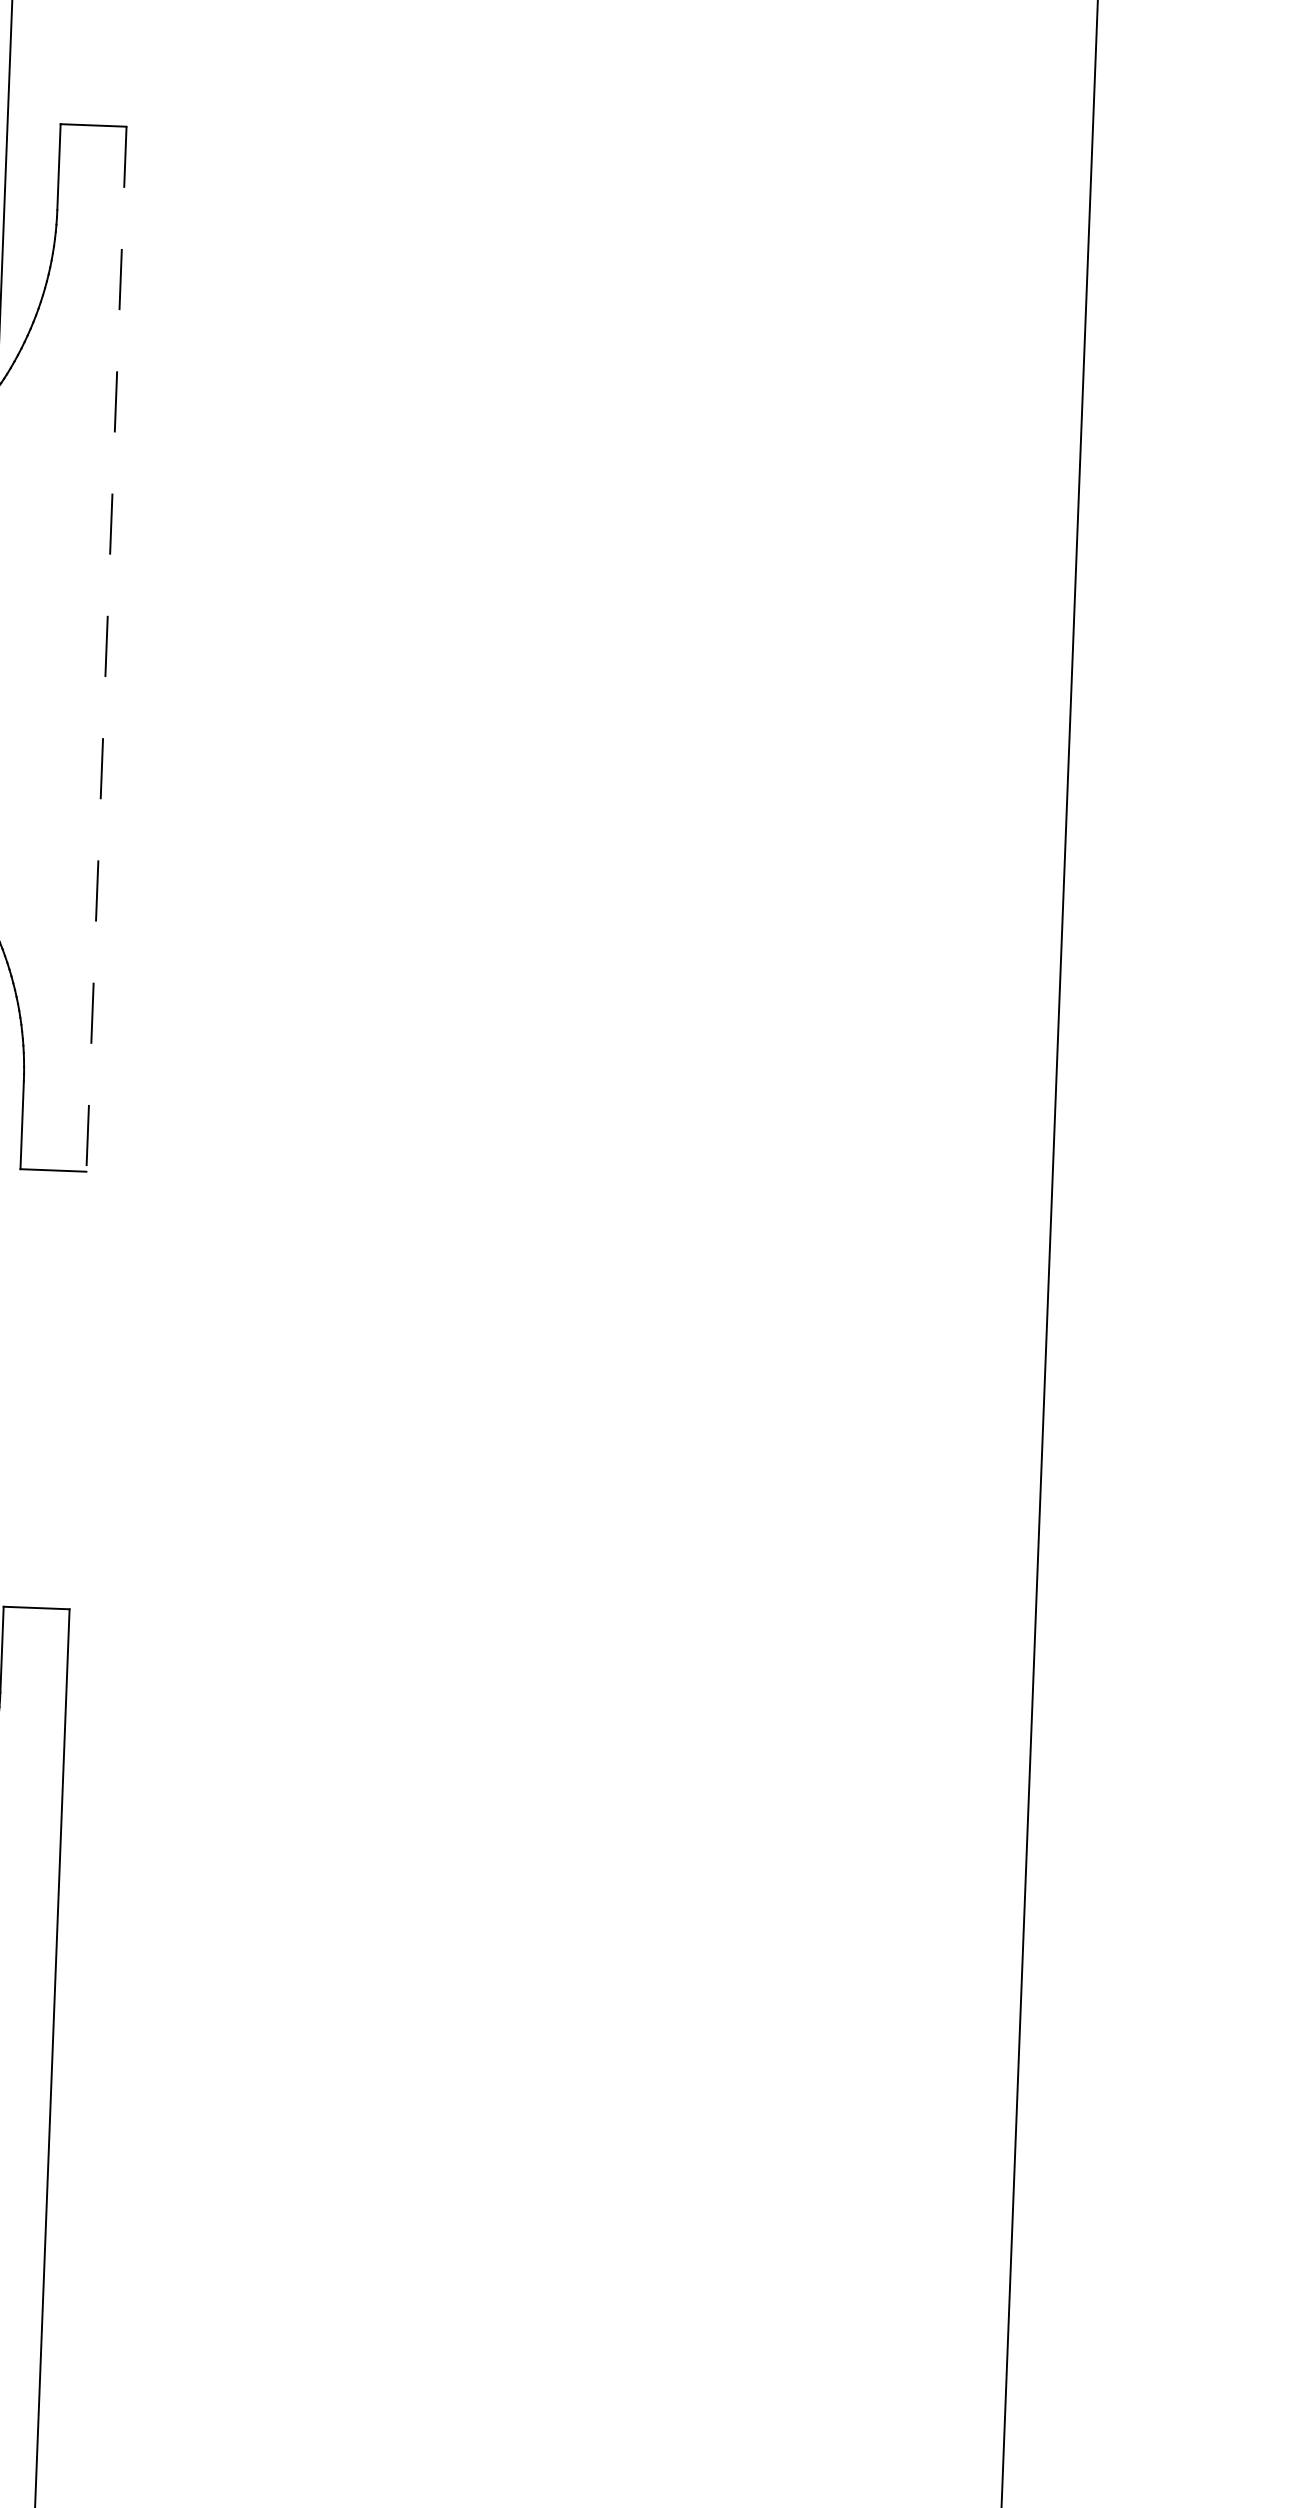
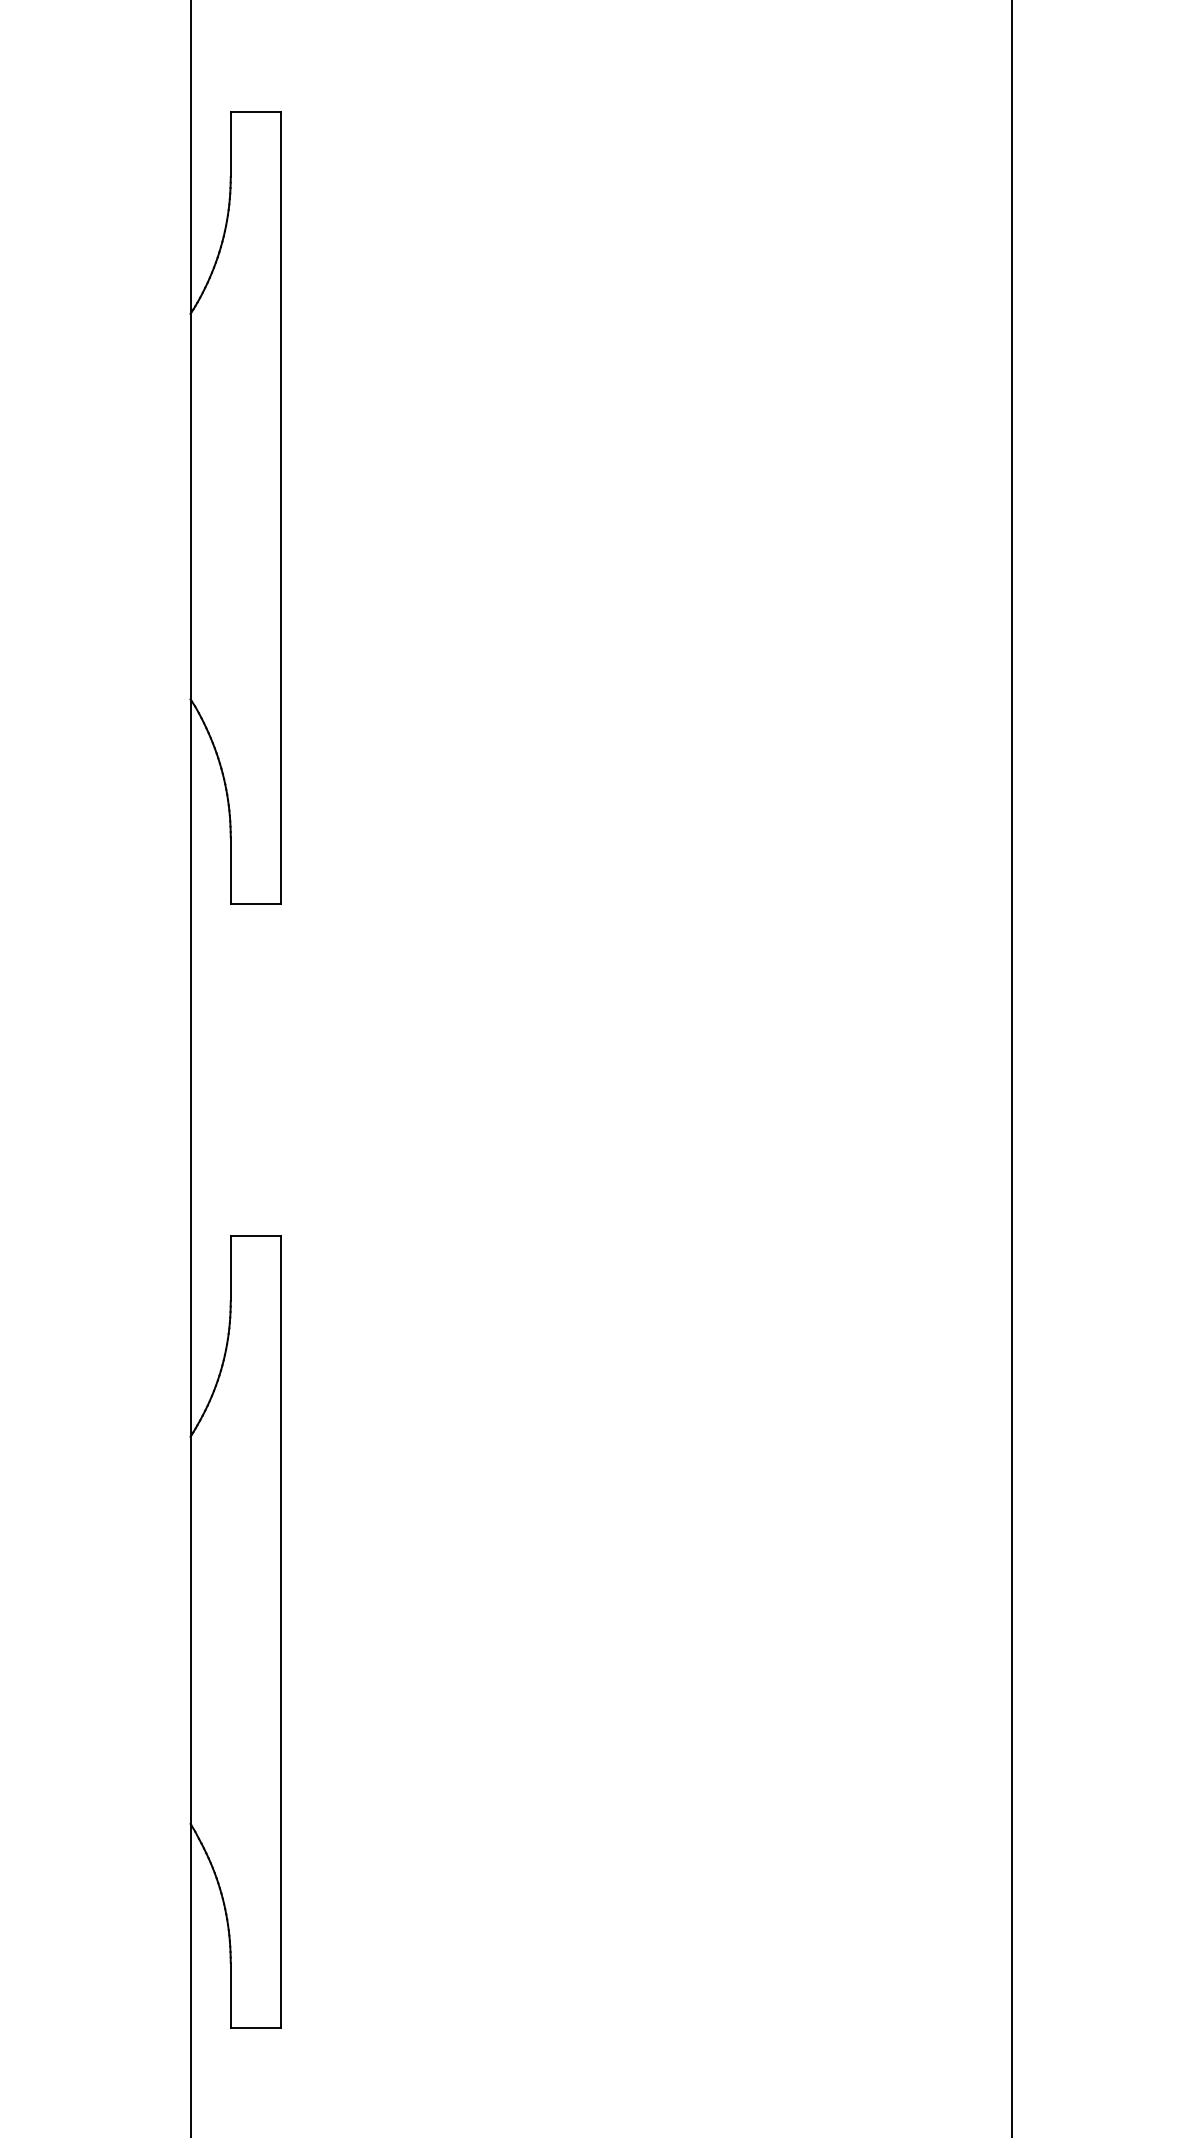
line: (106, 649) -> (280, 508), dashed -> solid

